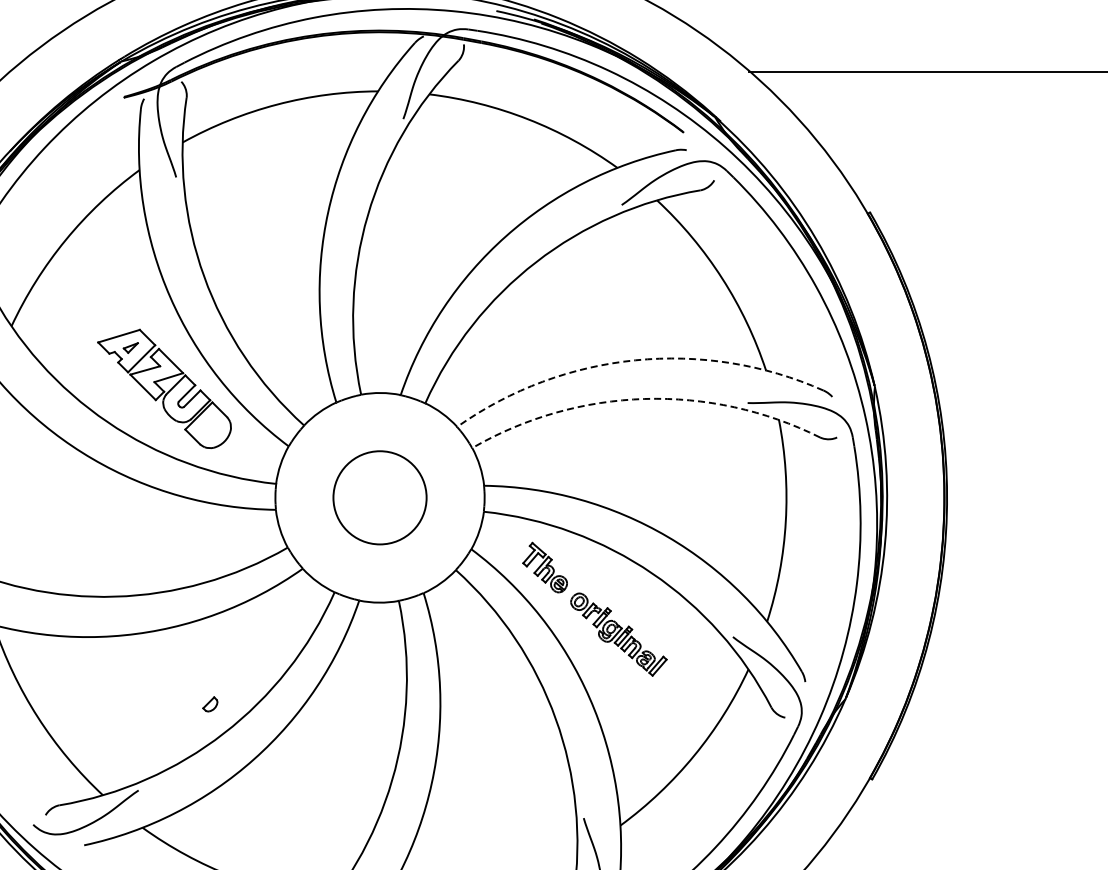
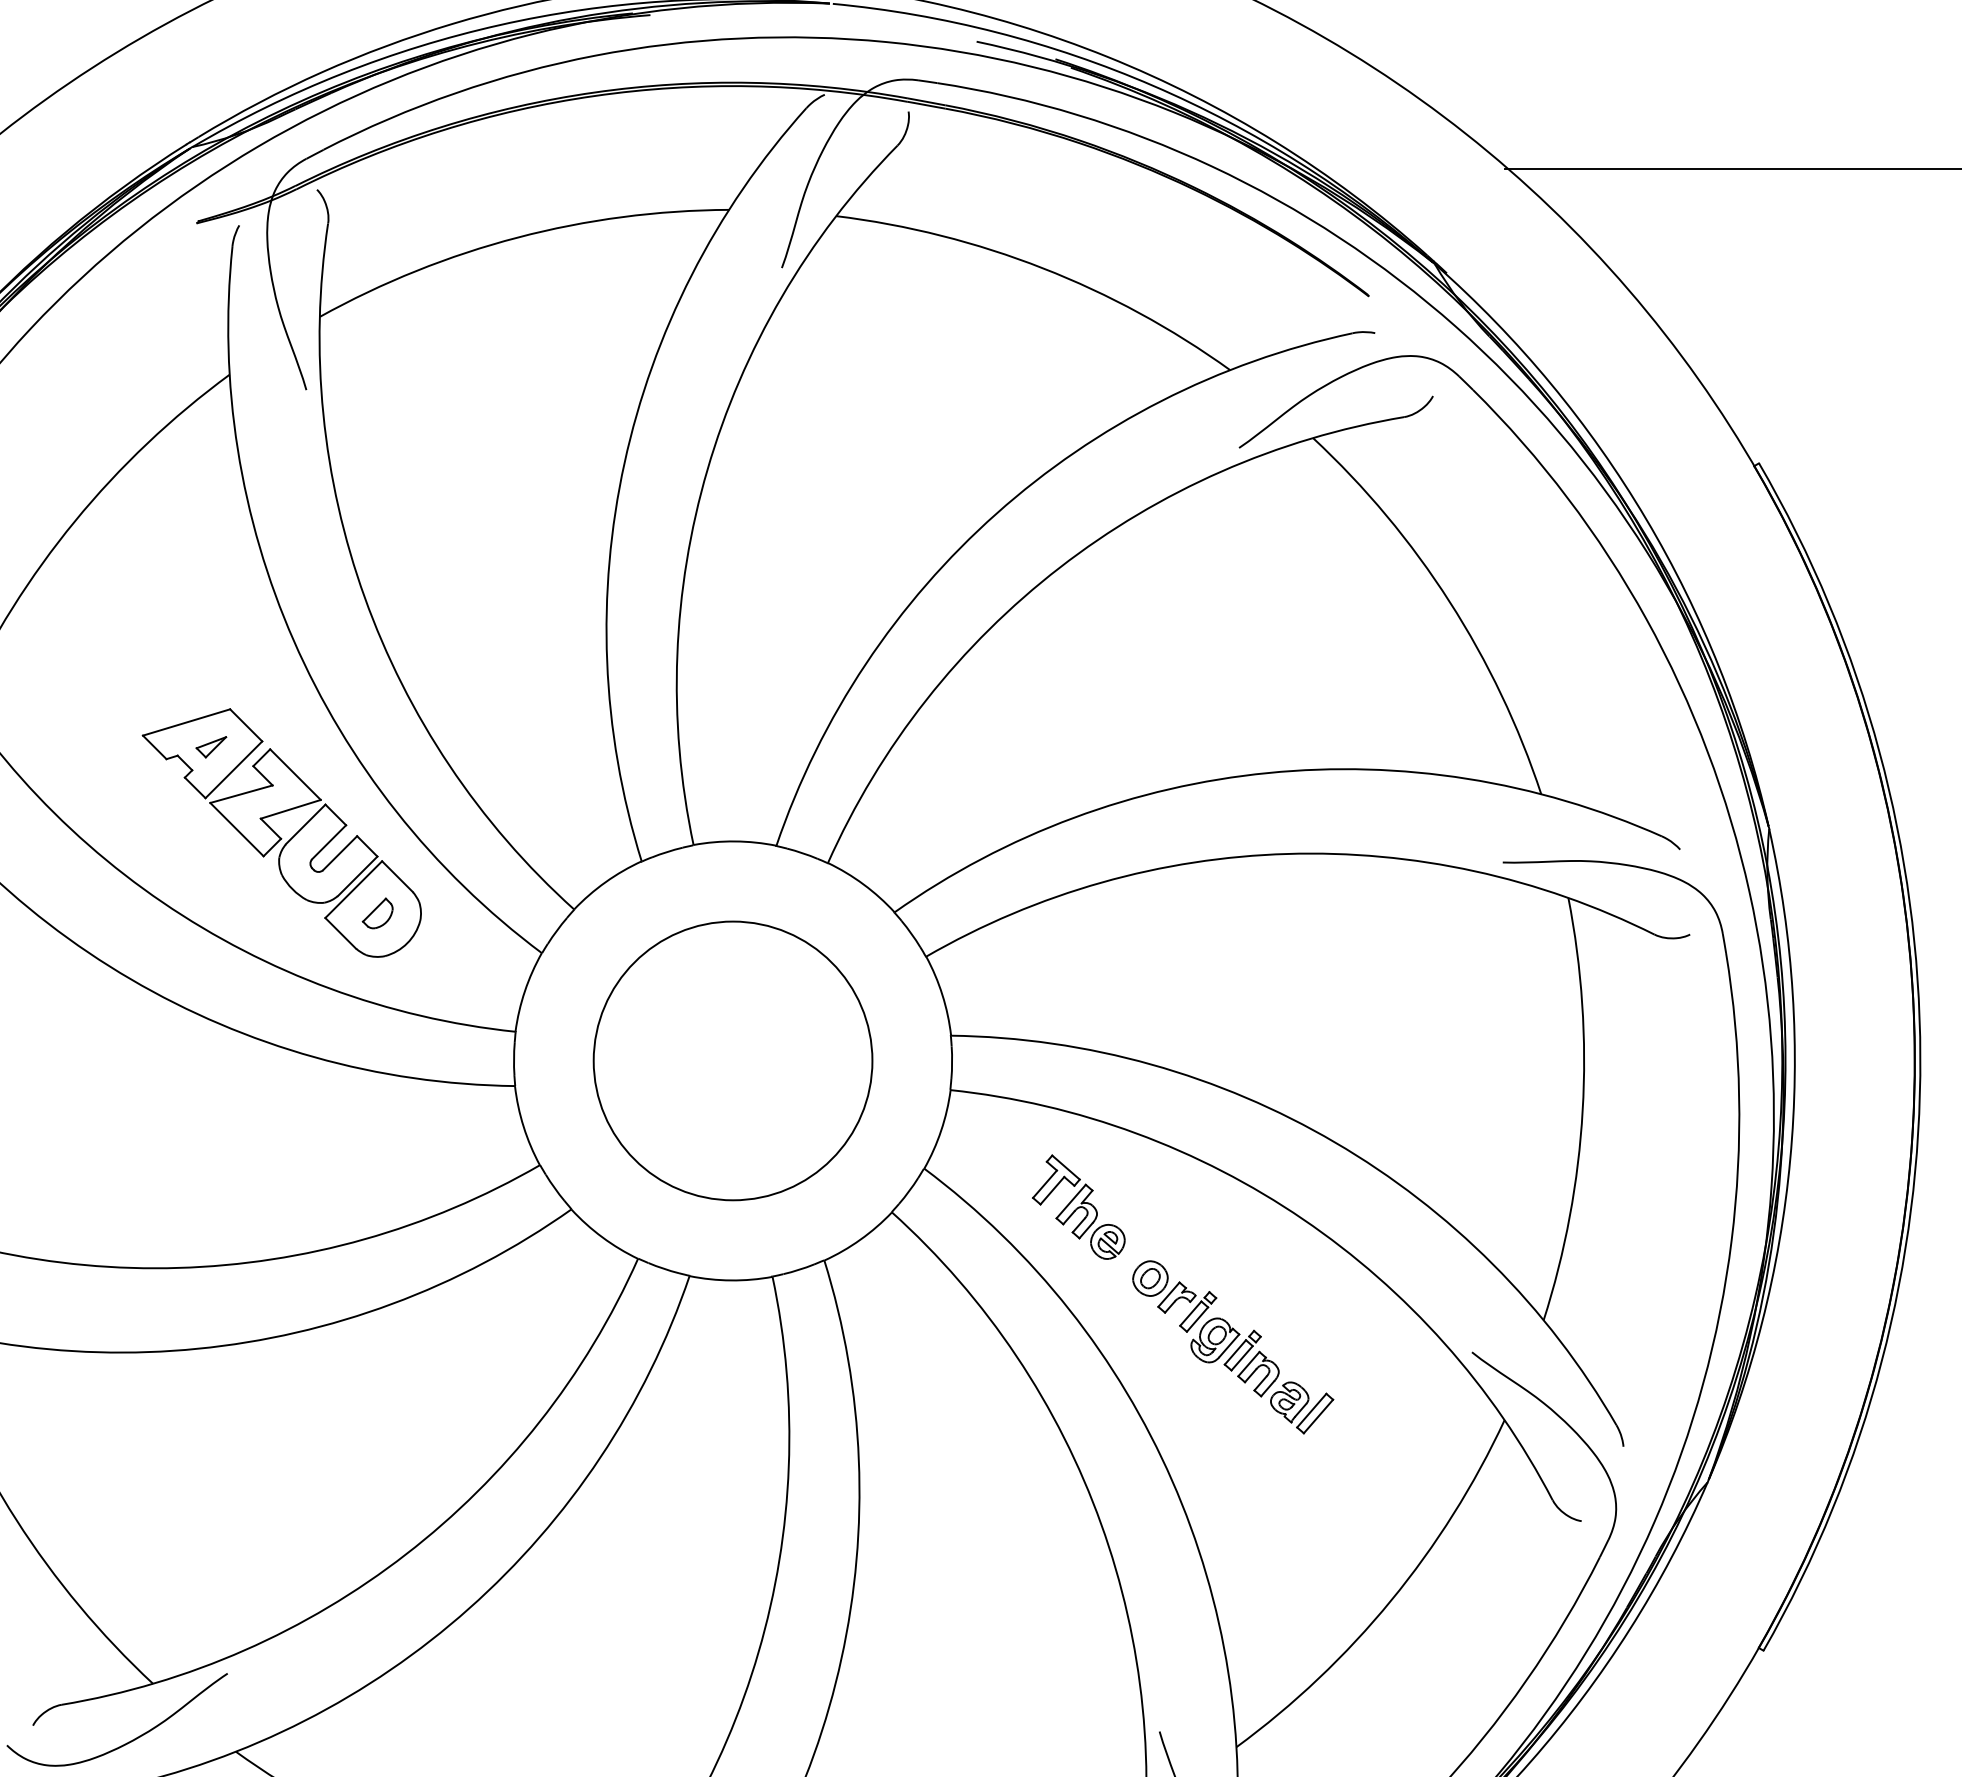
arc: (635, 360) -> (1267, 773), dashed -> solid
arc: (644, 398) -> (1286, 852), dashed -> solid
circle: (379, 497) -> (731, 1060), size x1.43
part: (210, 704) -> (378, 913), moved

